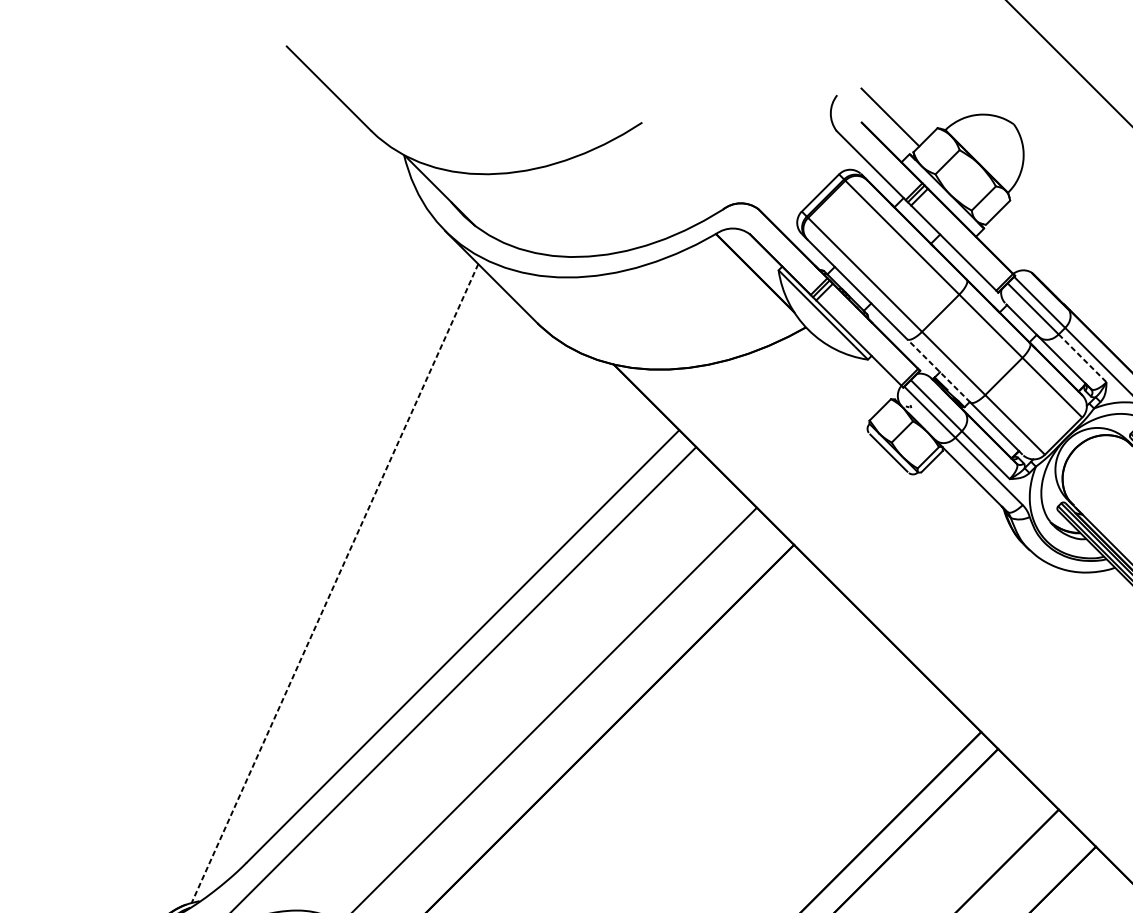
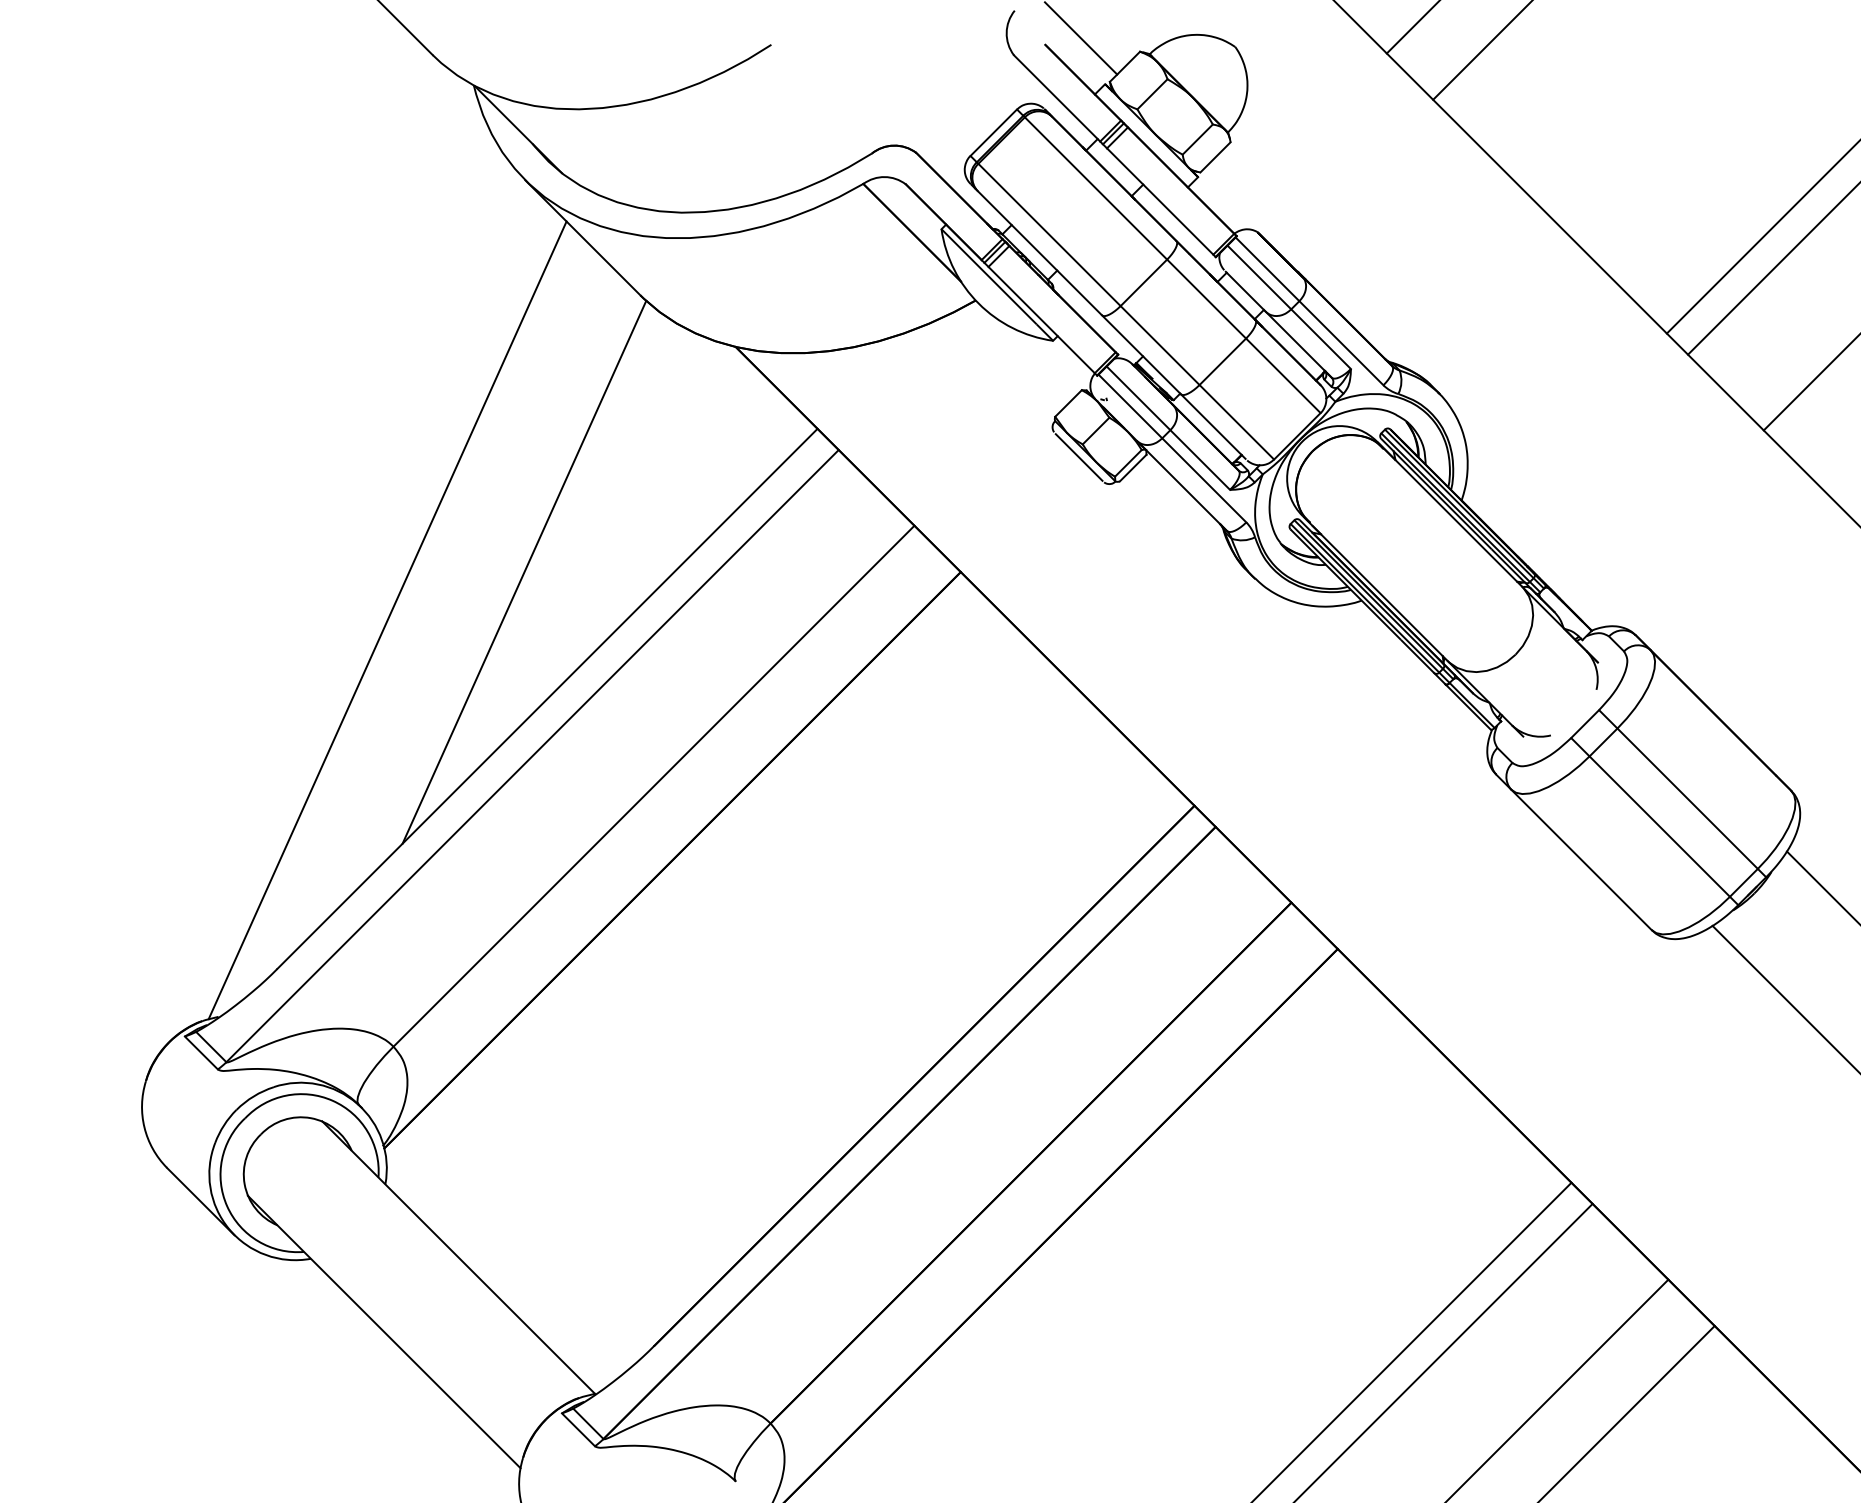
line: (1082, 358) -> (1321, 339), dashed -> solid
line: (938, 370) -> (1141, 354), dashed -> solid
line: (444, 544) -> (524, 571), added
line: (334, 583) -> (387, 620), dashed -> solid

